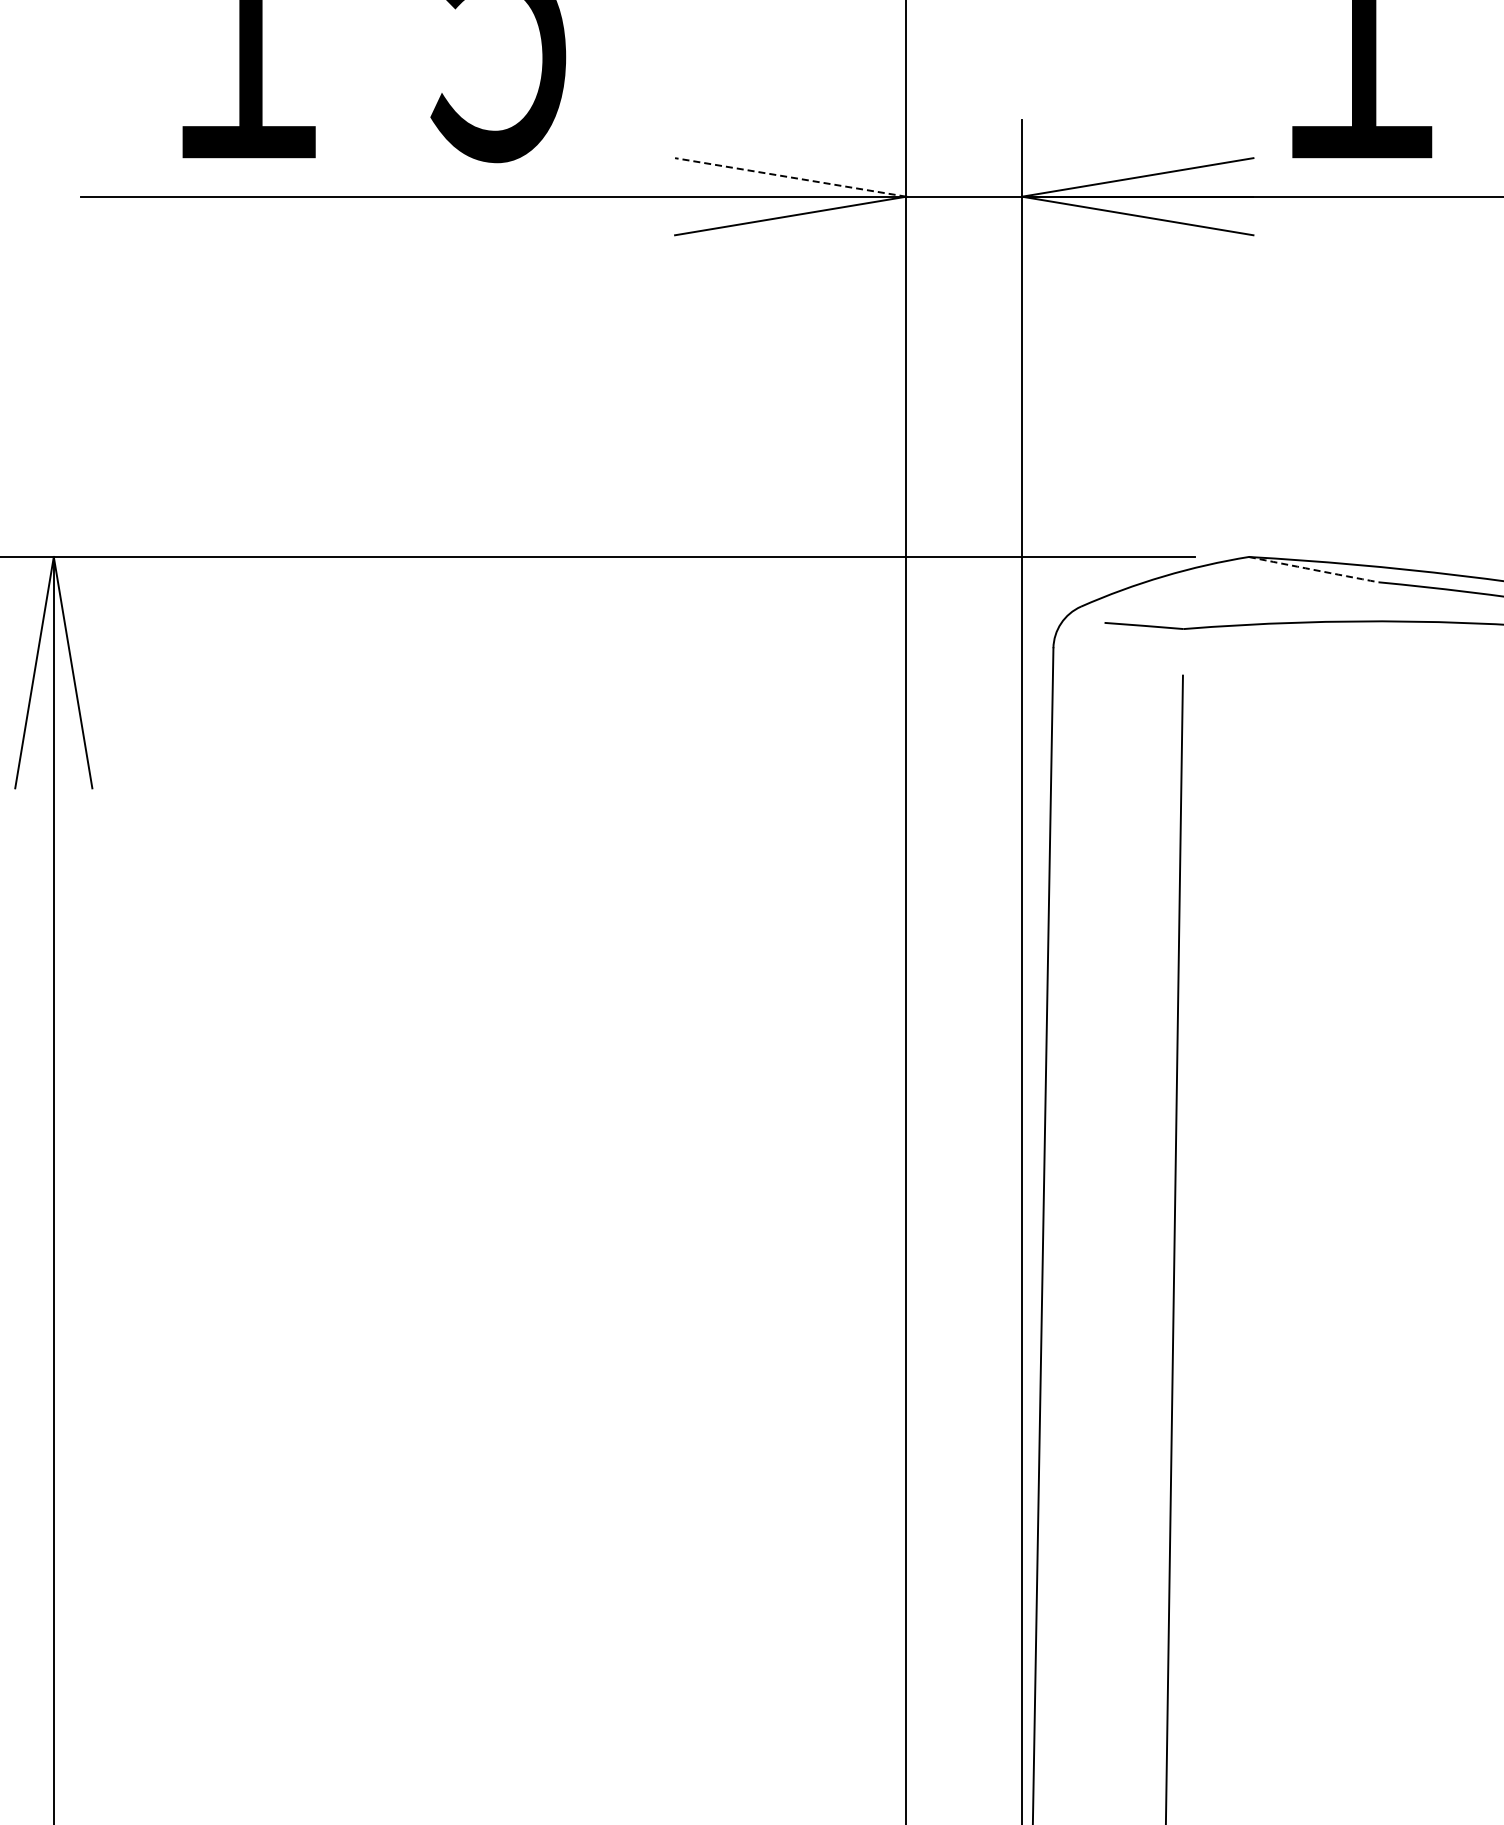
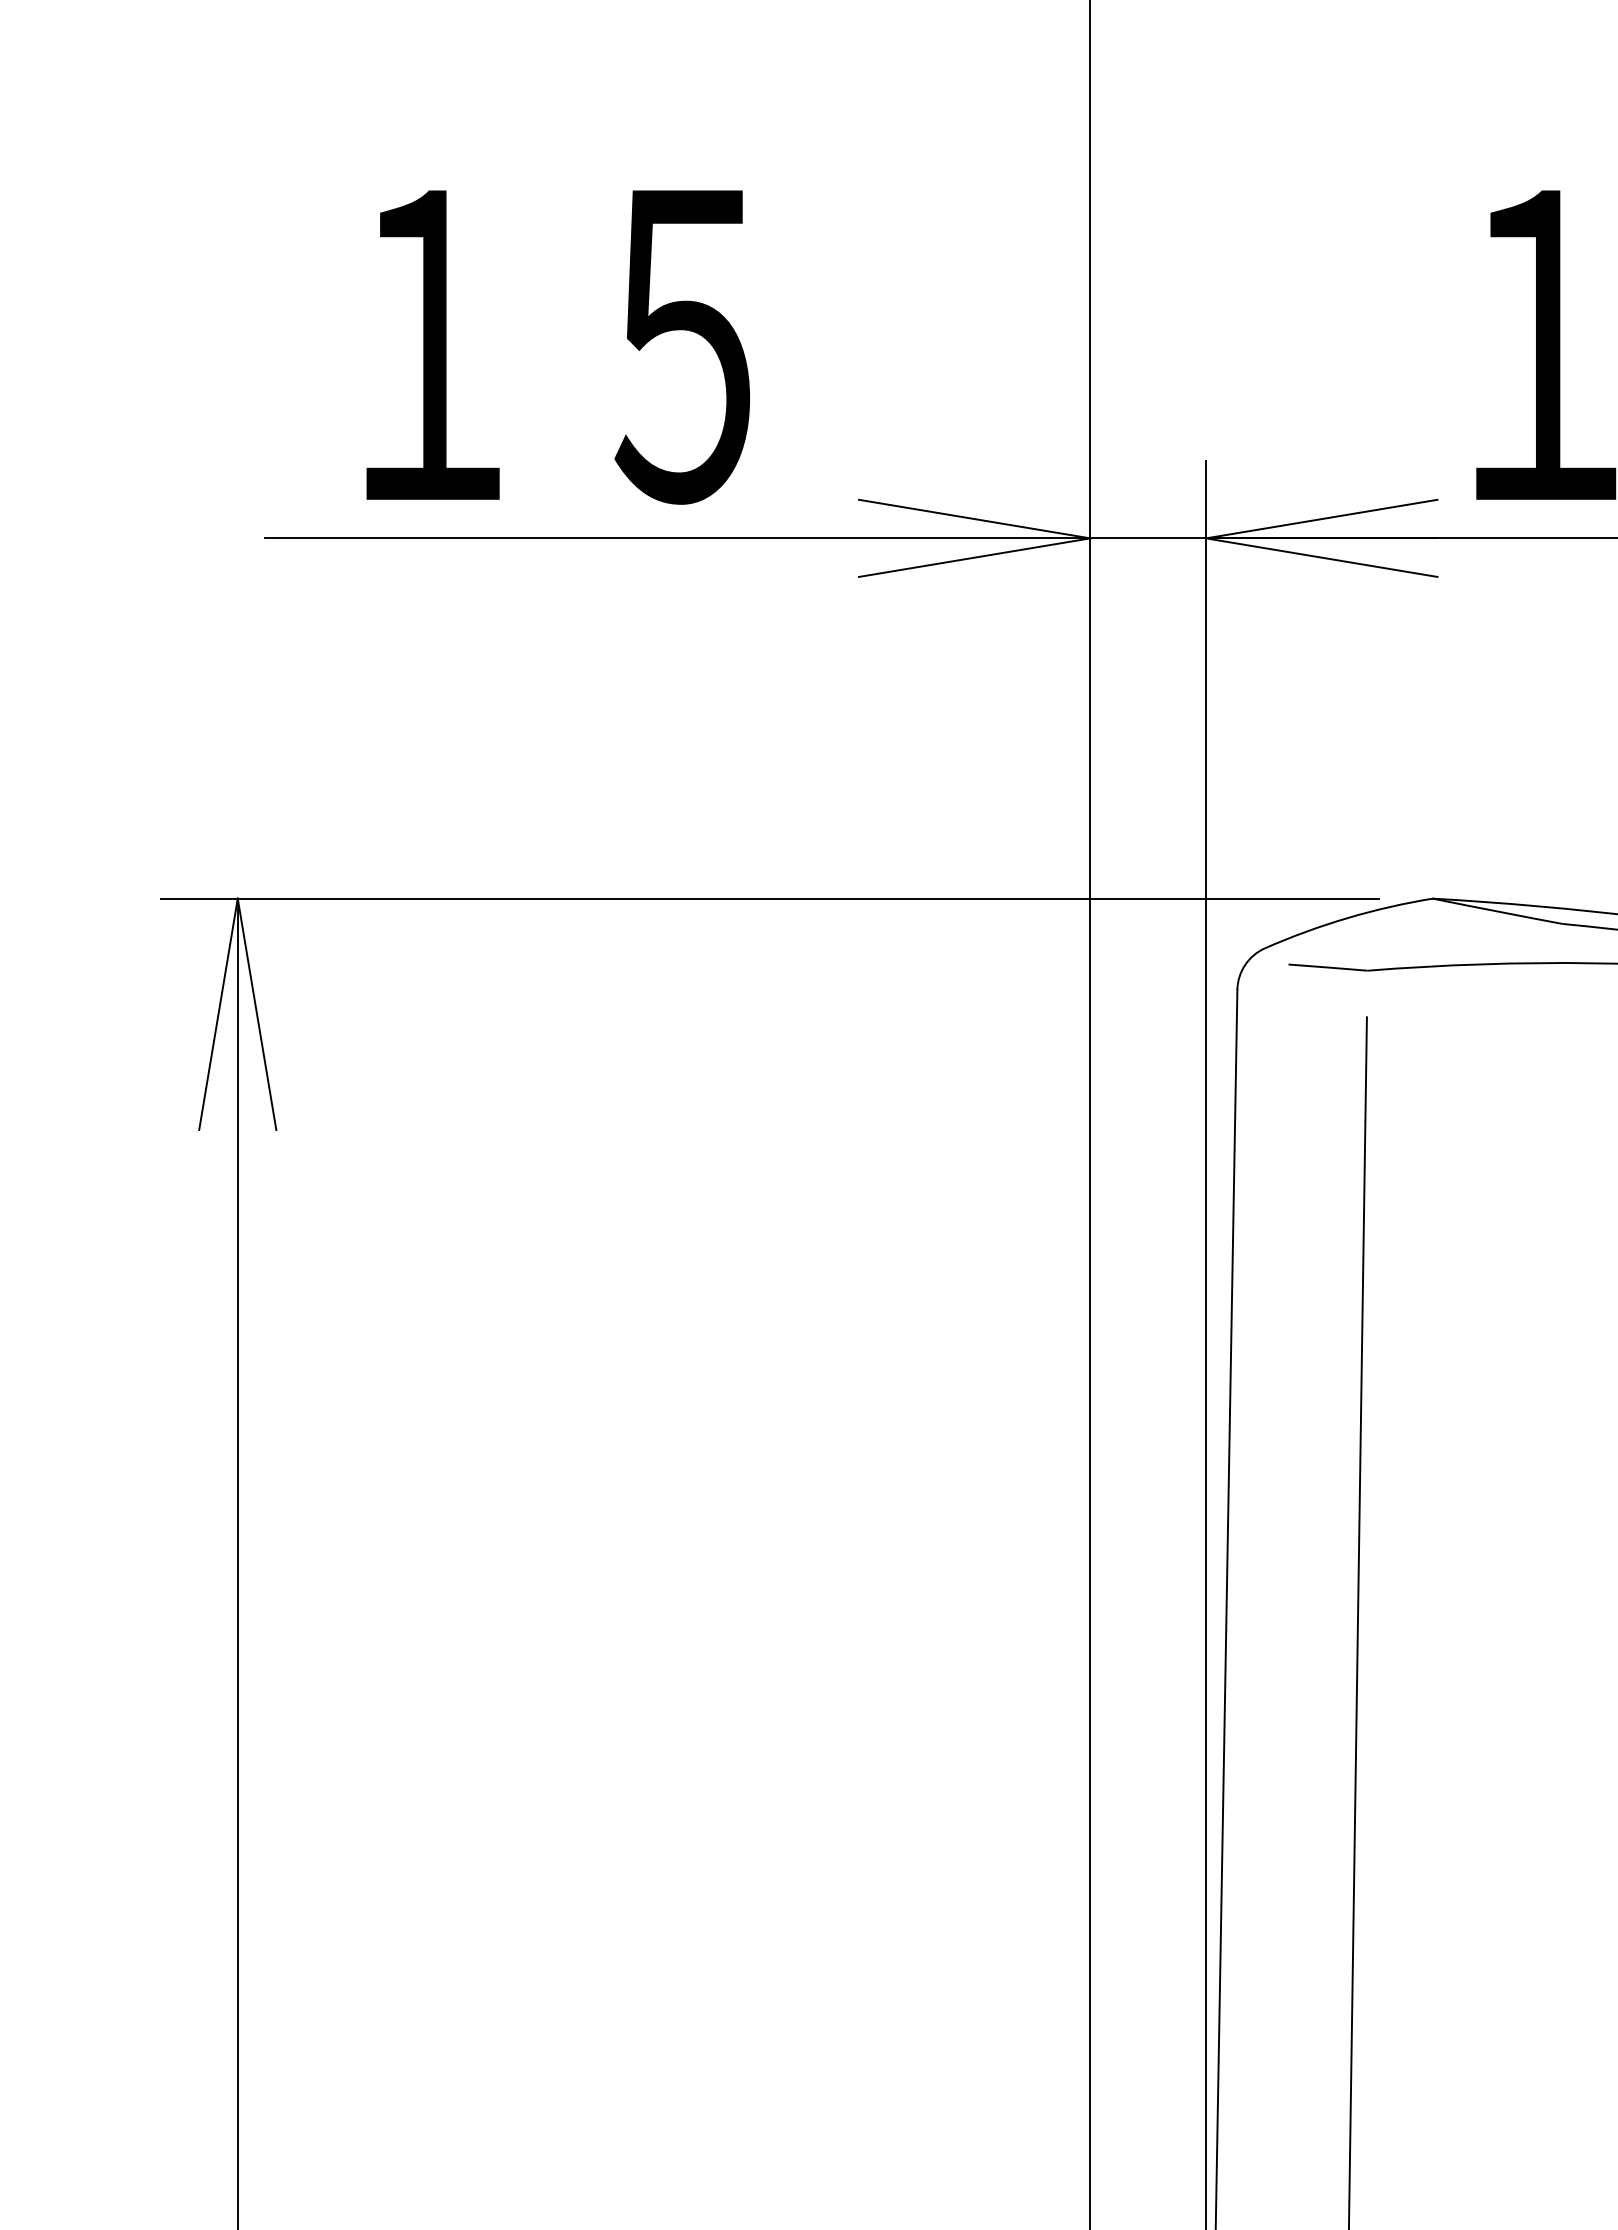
line: (790, 177) -> (974, 519), dashed -> solid
arc: (1313, 569) -> (1497, 911), dashed -> solid

